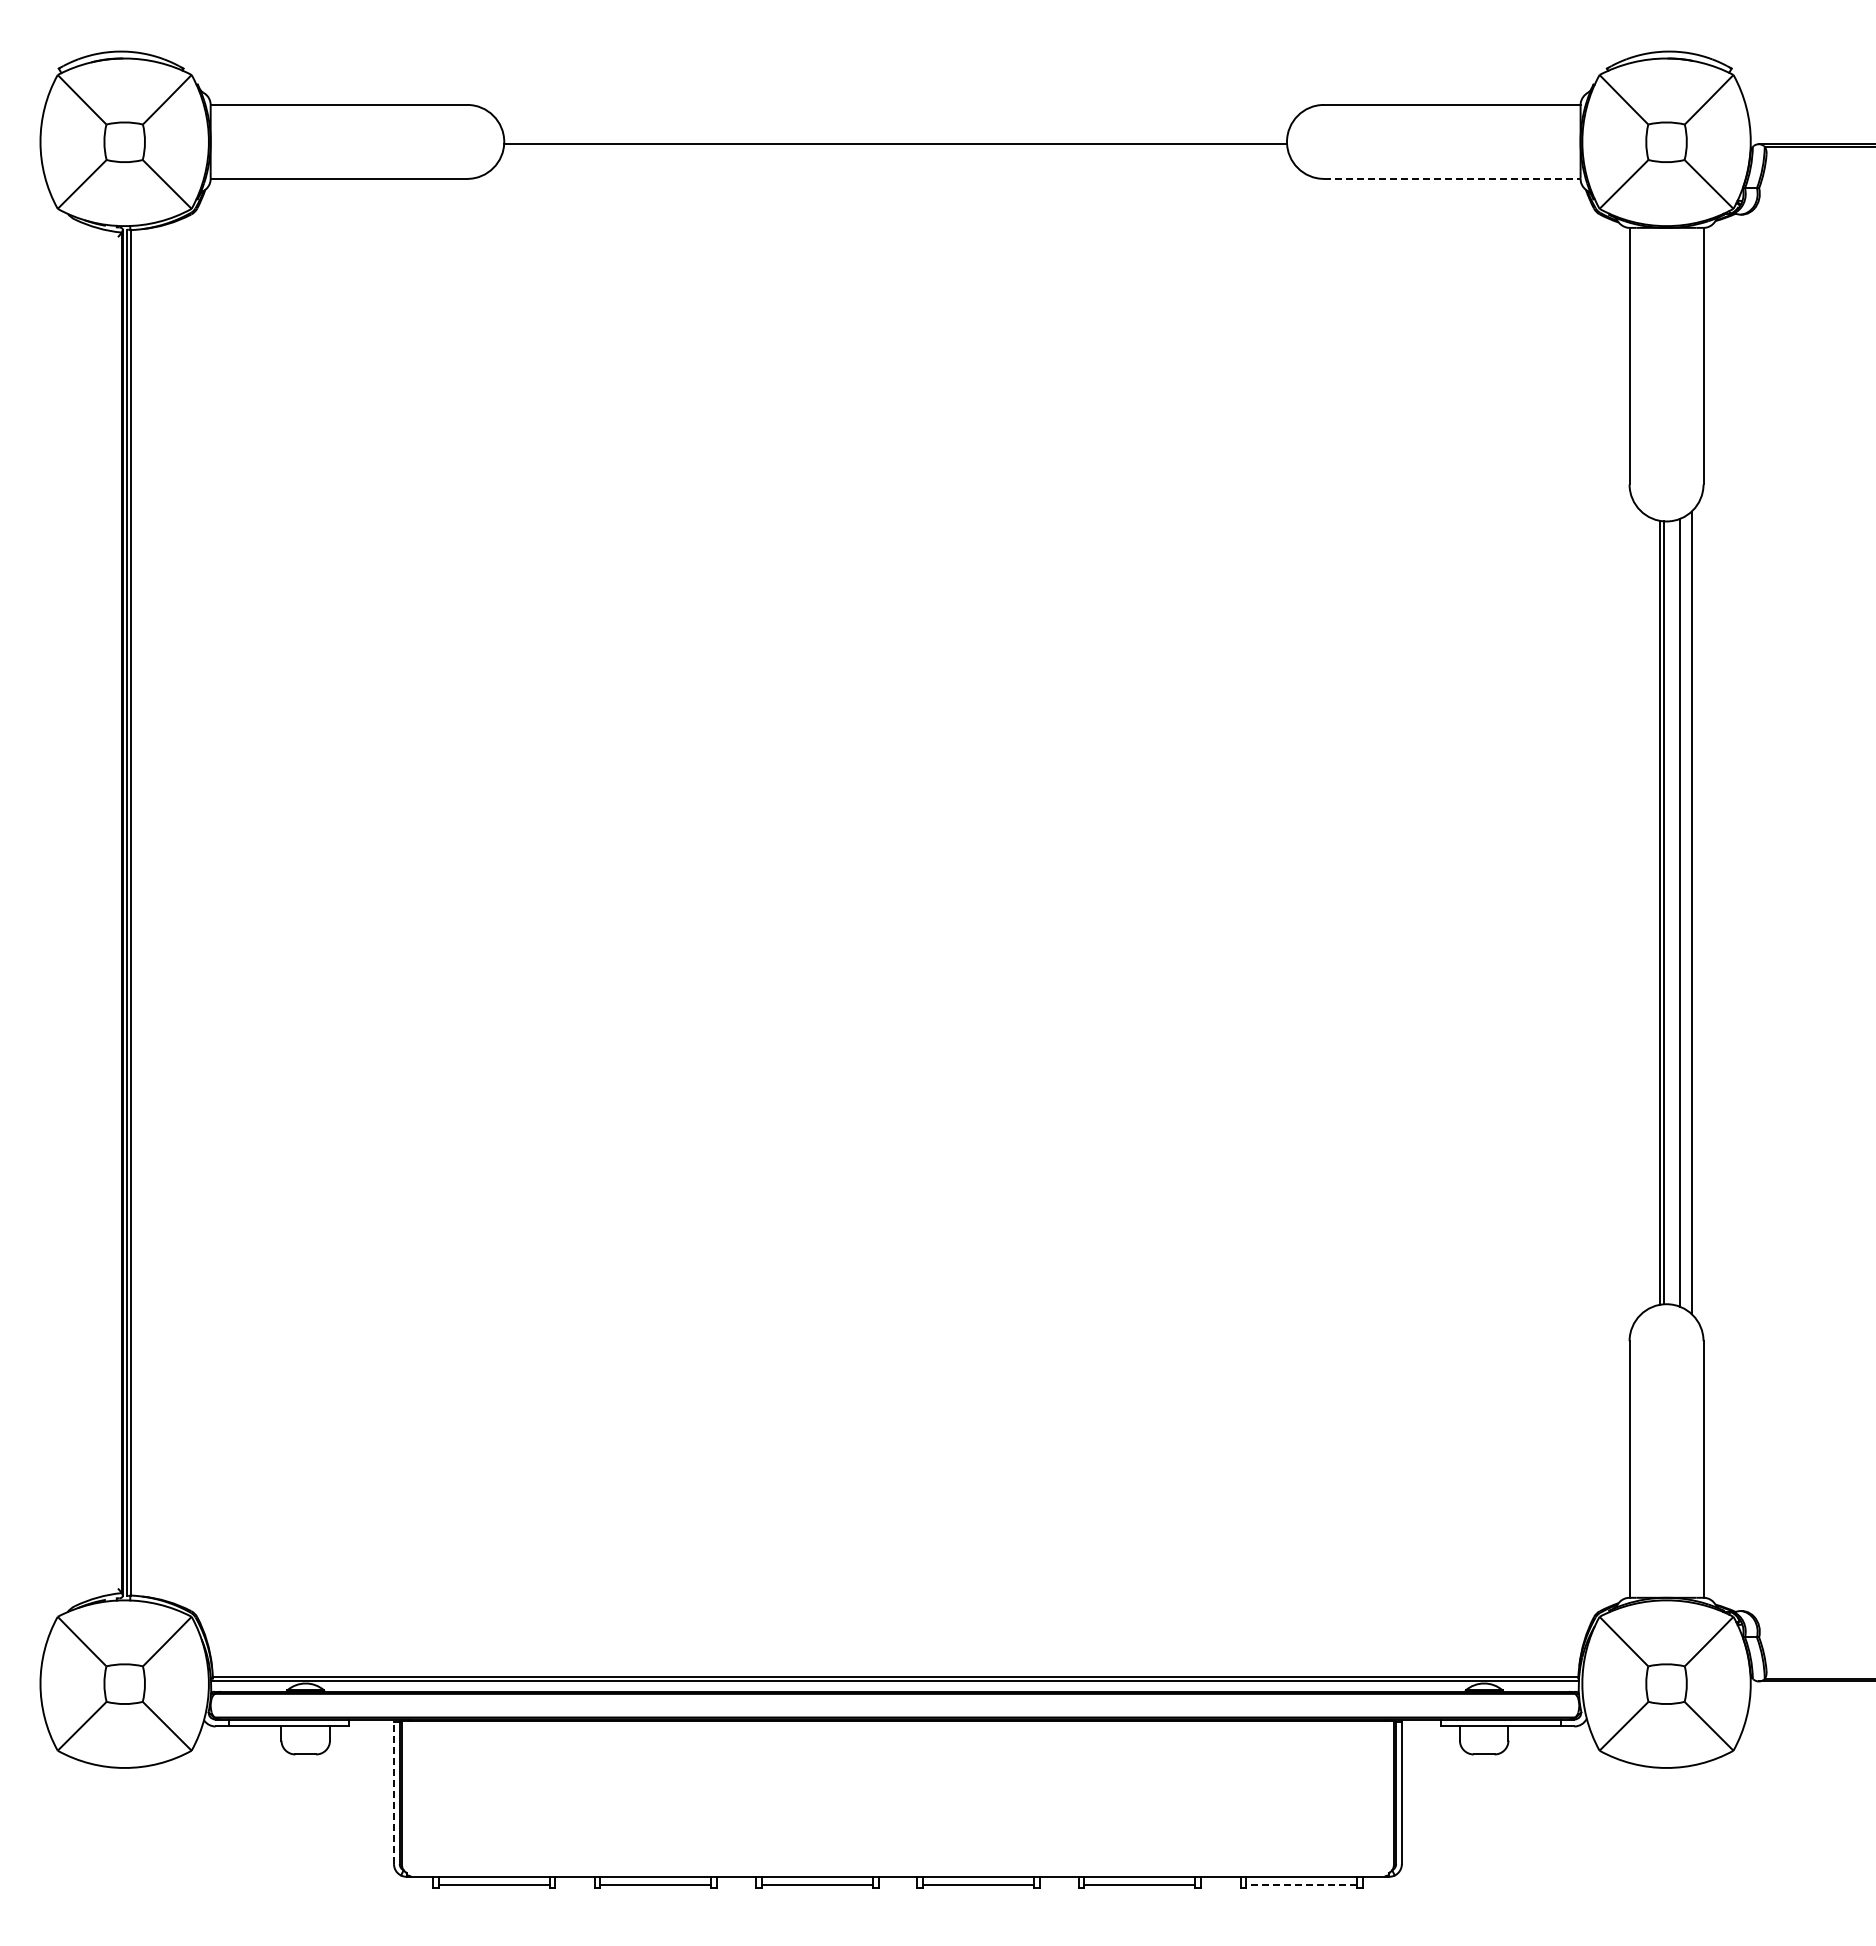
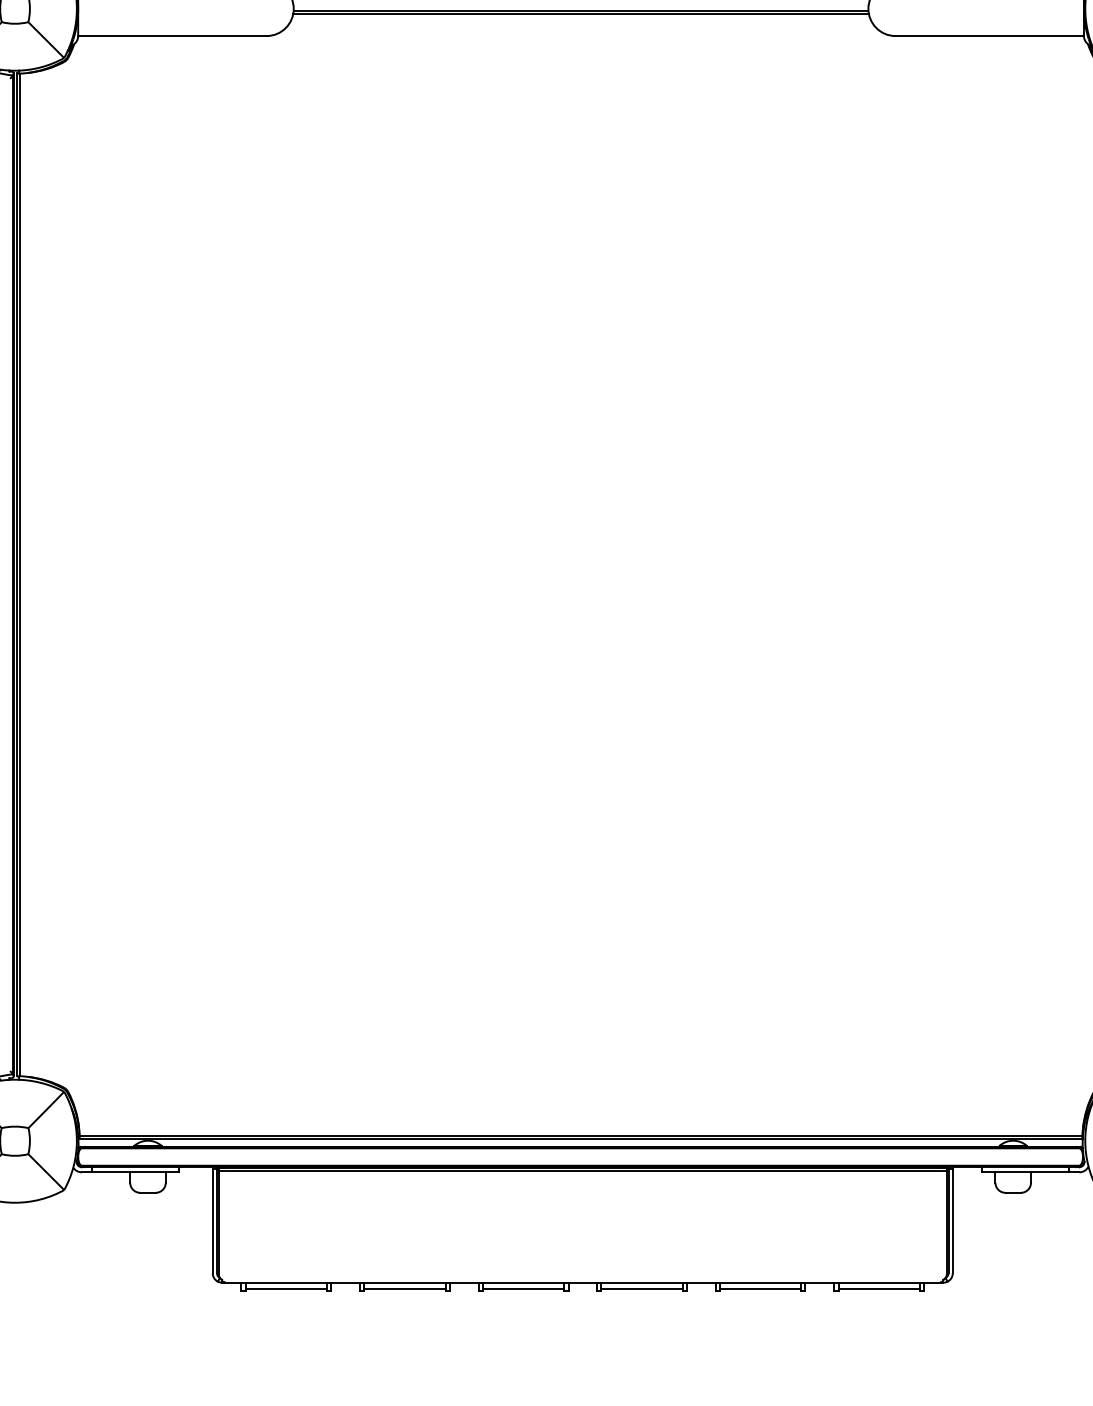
line: (895, 148) -> (580, 13), added
line: (1452, 178) -> (989, 35), dashed -> solid
line: (897, 1724) -> (582, 1170), added
line: (394, 1793) -> (213, 1221), dashed -> solid
line: (1301, 1885) -> (879, 1289), dashed -> solid

